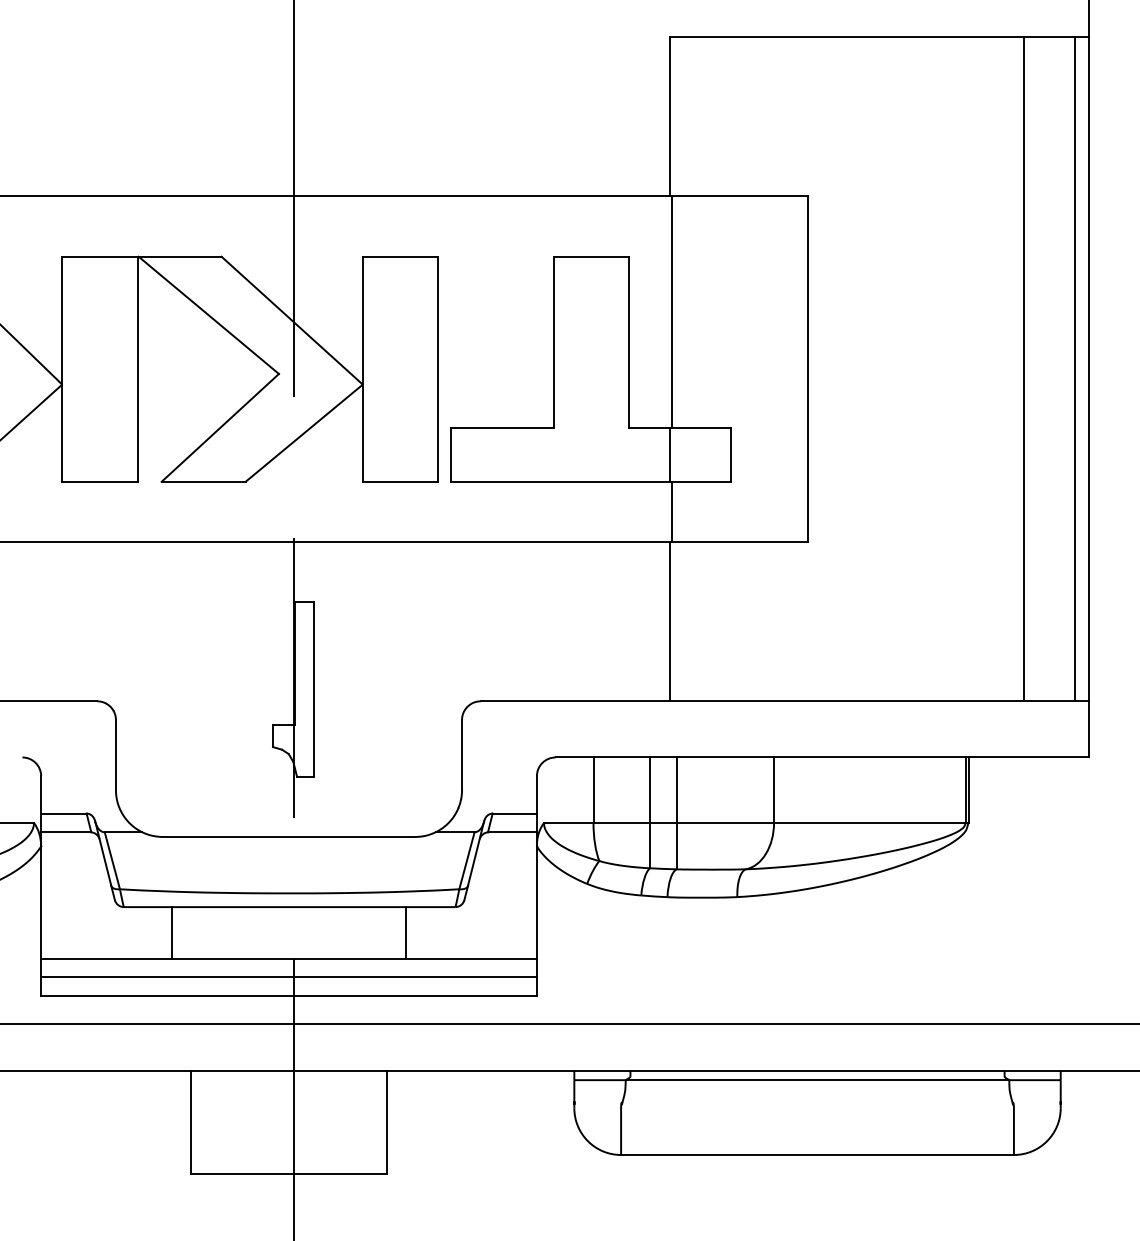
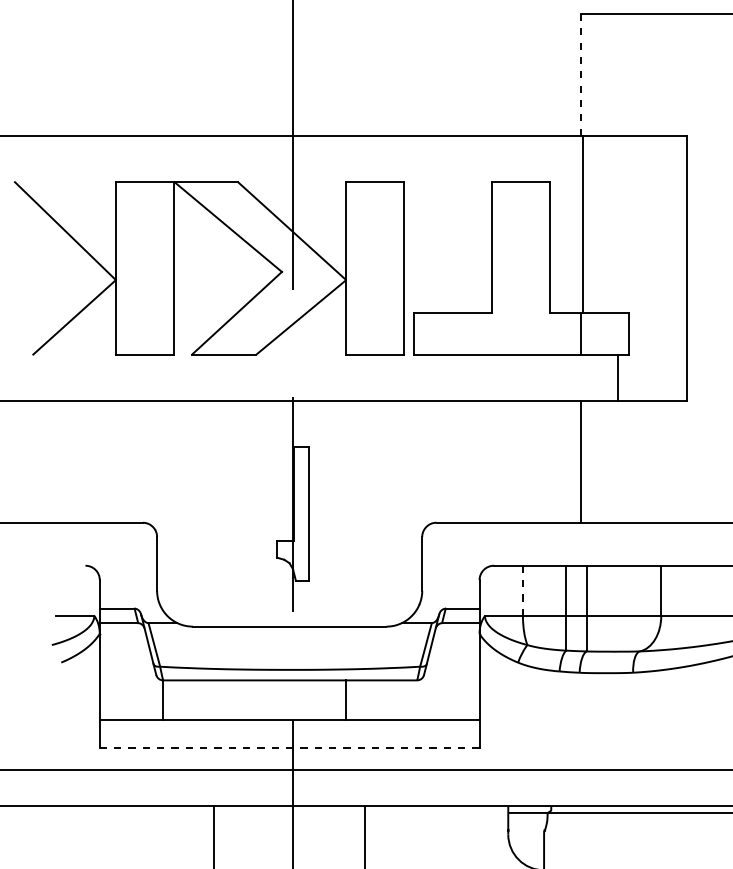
line: (669, 116) -> (581, 74), solid -> dashed
line: (672, 511) -> (618, 377), moved
line: (593, 790) -> (522, 591), solid -> dashed
line: (172, 932) -> (162, 699), moved
line: (405, 932) -> (345, 699), moved
line: (288, 977) -> (289, 734), removed
line: (289, 995) -> (290, 748), solid -> dashed

